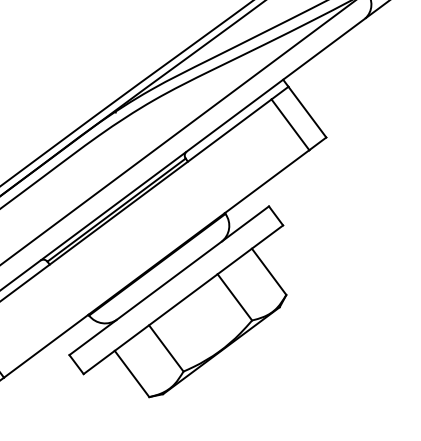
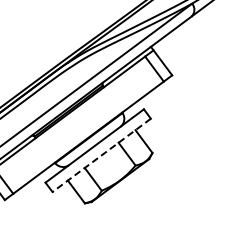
line: (182, 300) -> (101, 155), solid -> dashed

